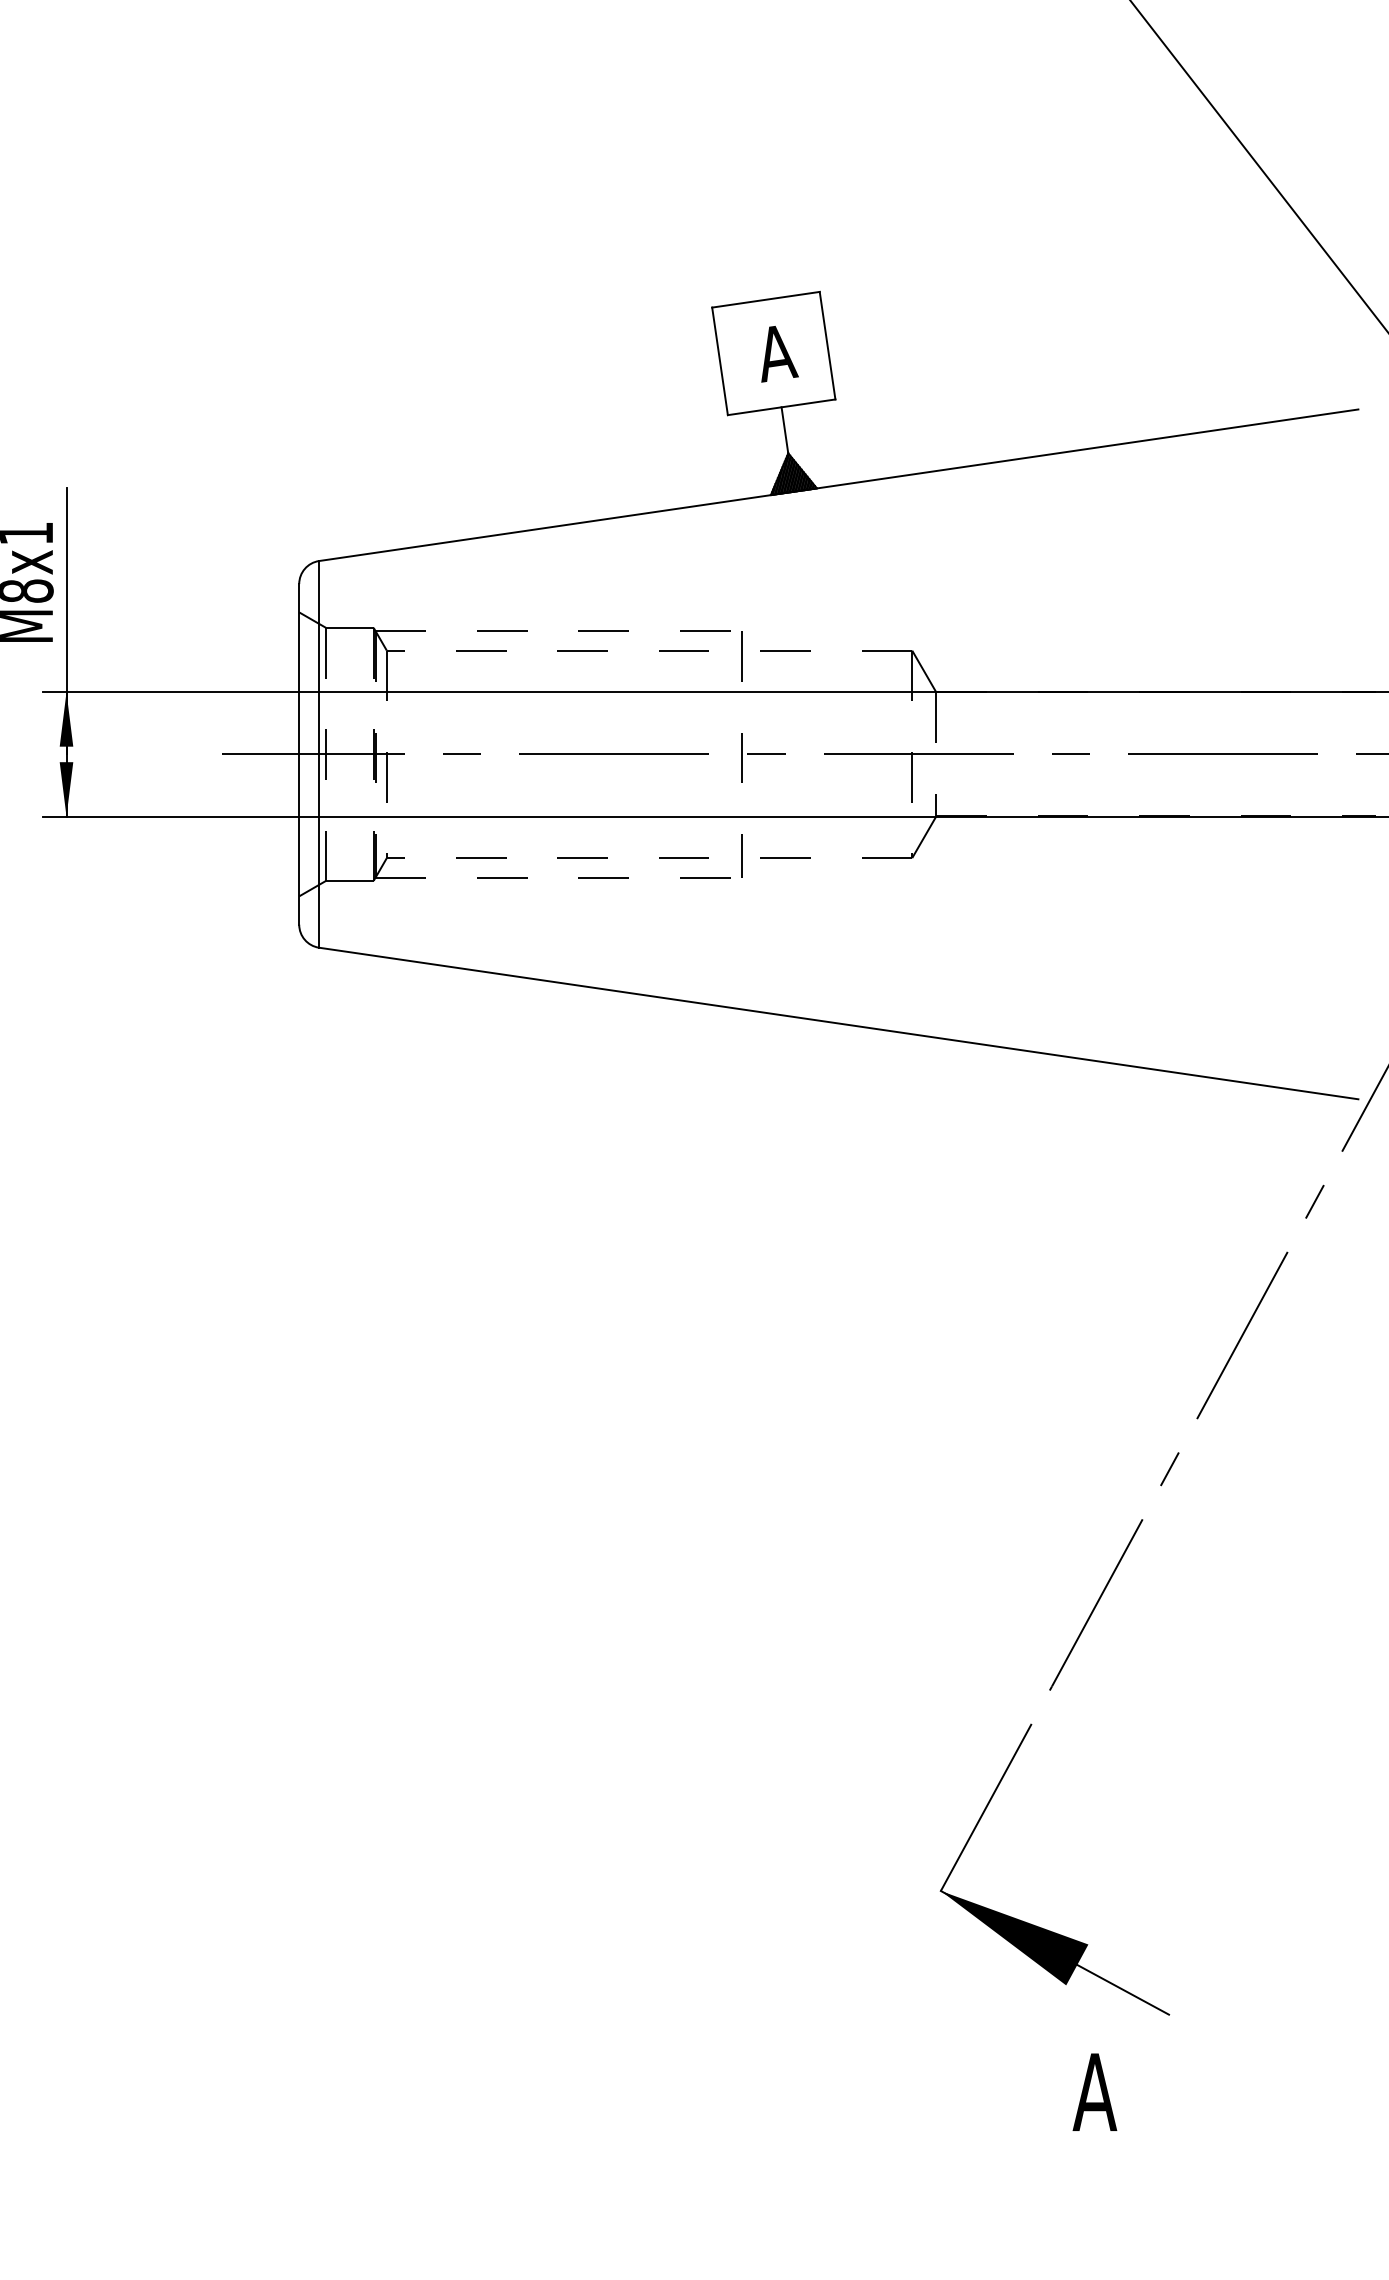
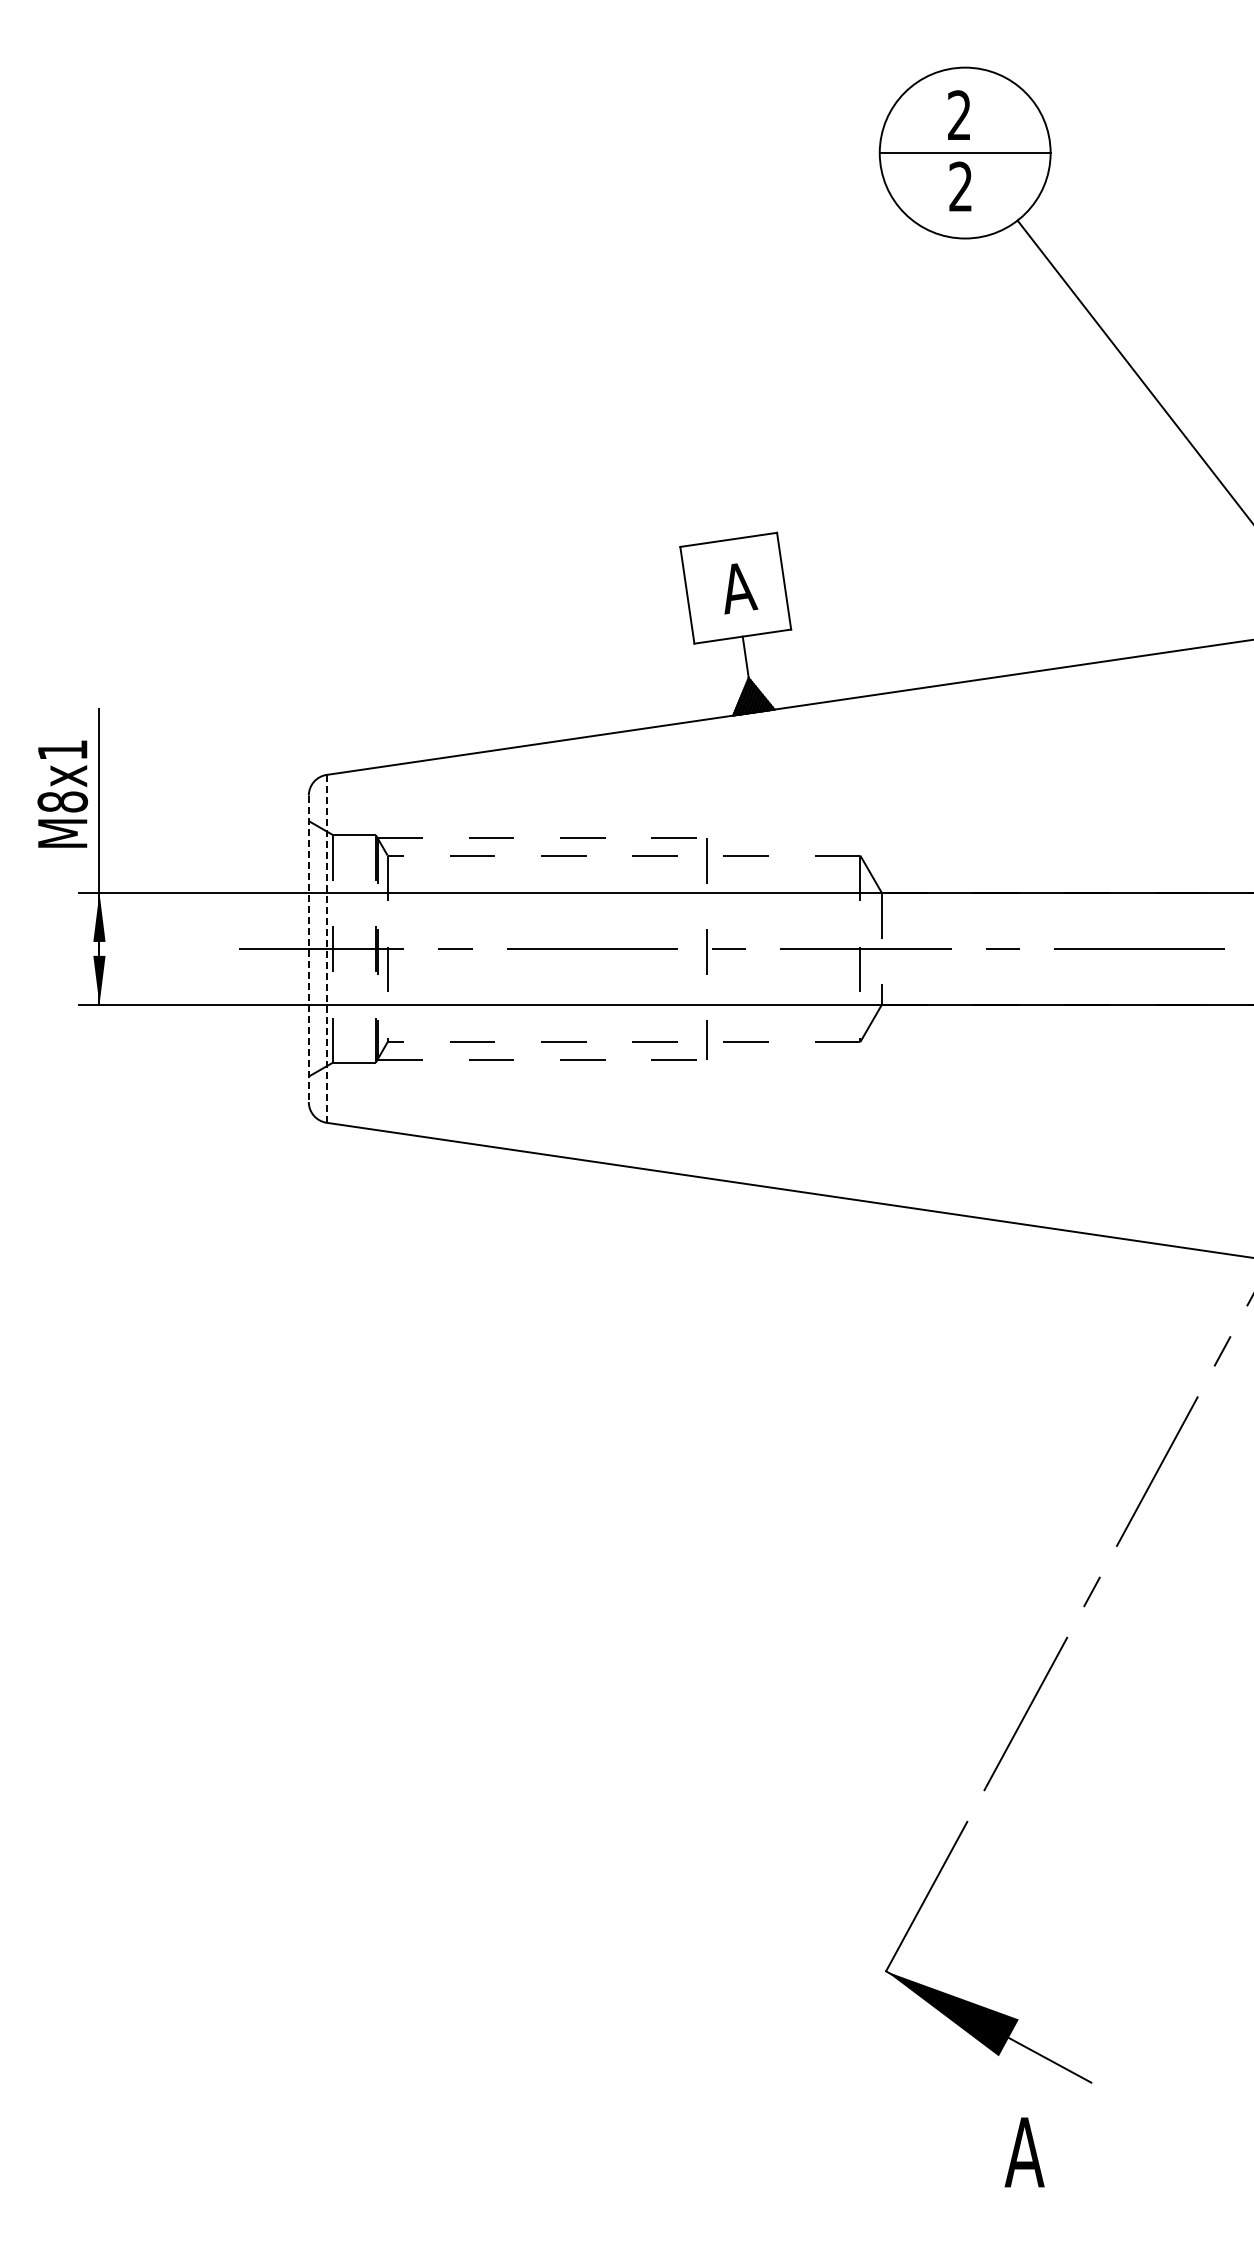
line: (318, 753) -> (326, 948), solid -> dashed
line: (298, 755) -> (308, 949), solid -> dashed

